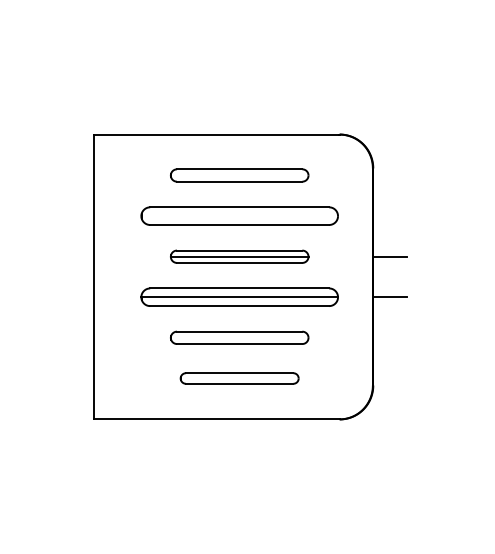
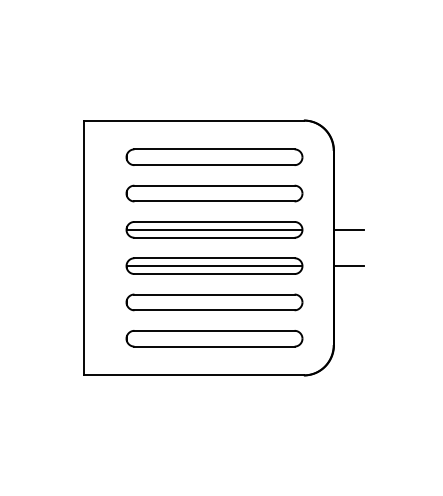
part: (239, 174) -> (214, 156), size x1.43
part: (239, 256) -> (214, 229), size x1.43
part: (239, 337) -> (214, 302), size x1.43
part: (239, 378) -> (214, 338), size x1.67

